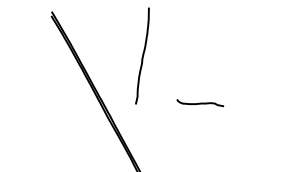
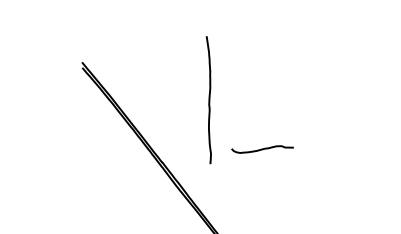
curve: (200, 103) -> (262, 149), moved

